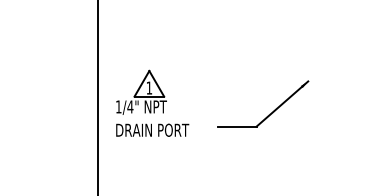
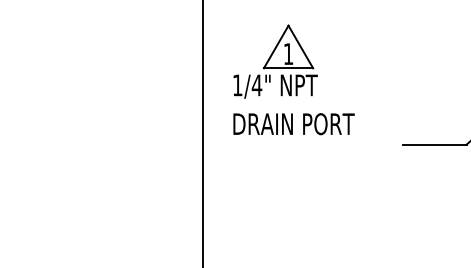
part: (152, 102) -> (293, 78), moved

